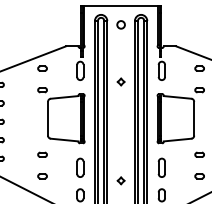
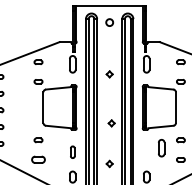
part: (123, 136) -> (111, 123), added
part: (80, 168) -> (72, 152), size x0.7
part: (161, 168) -> (161, 148), moved
part: (42, 175) -> (38, 159), size x1.6

